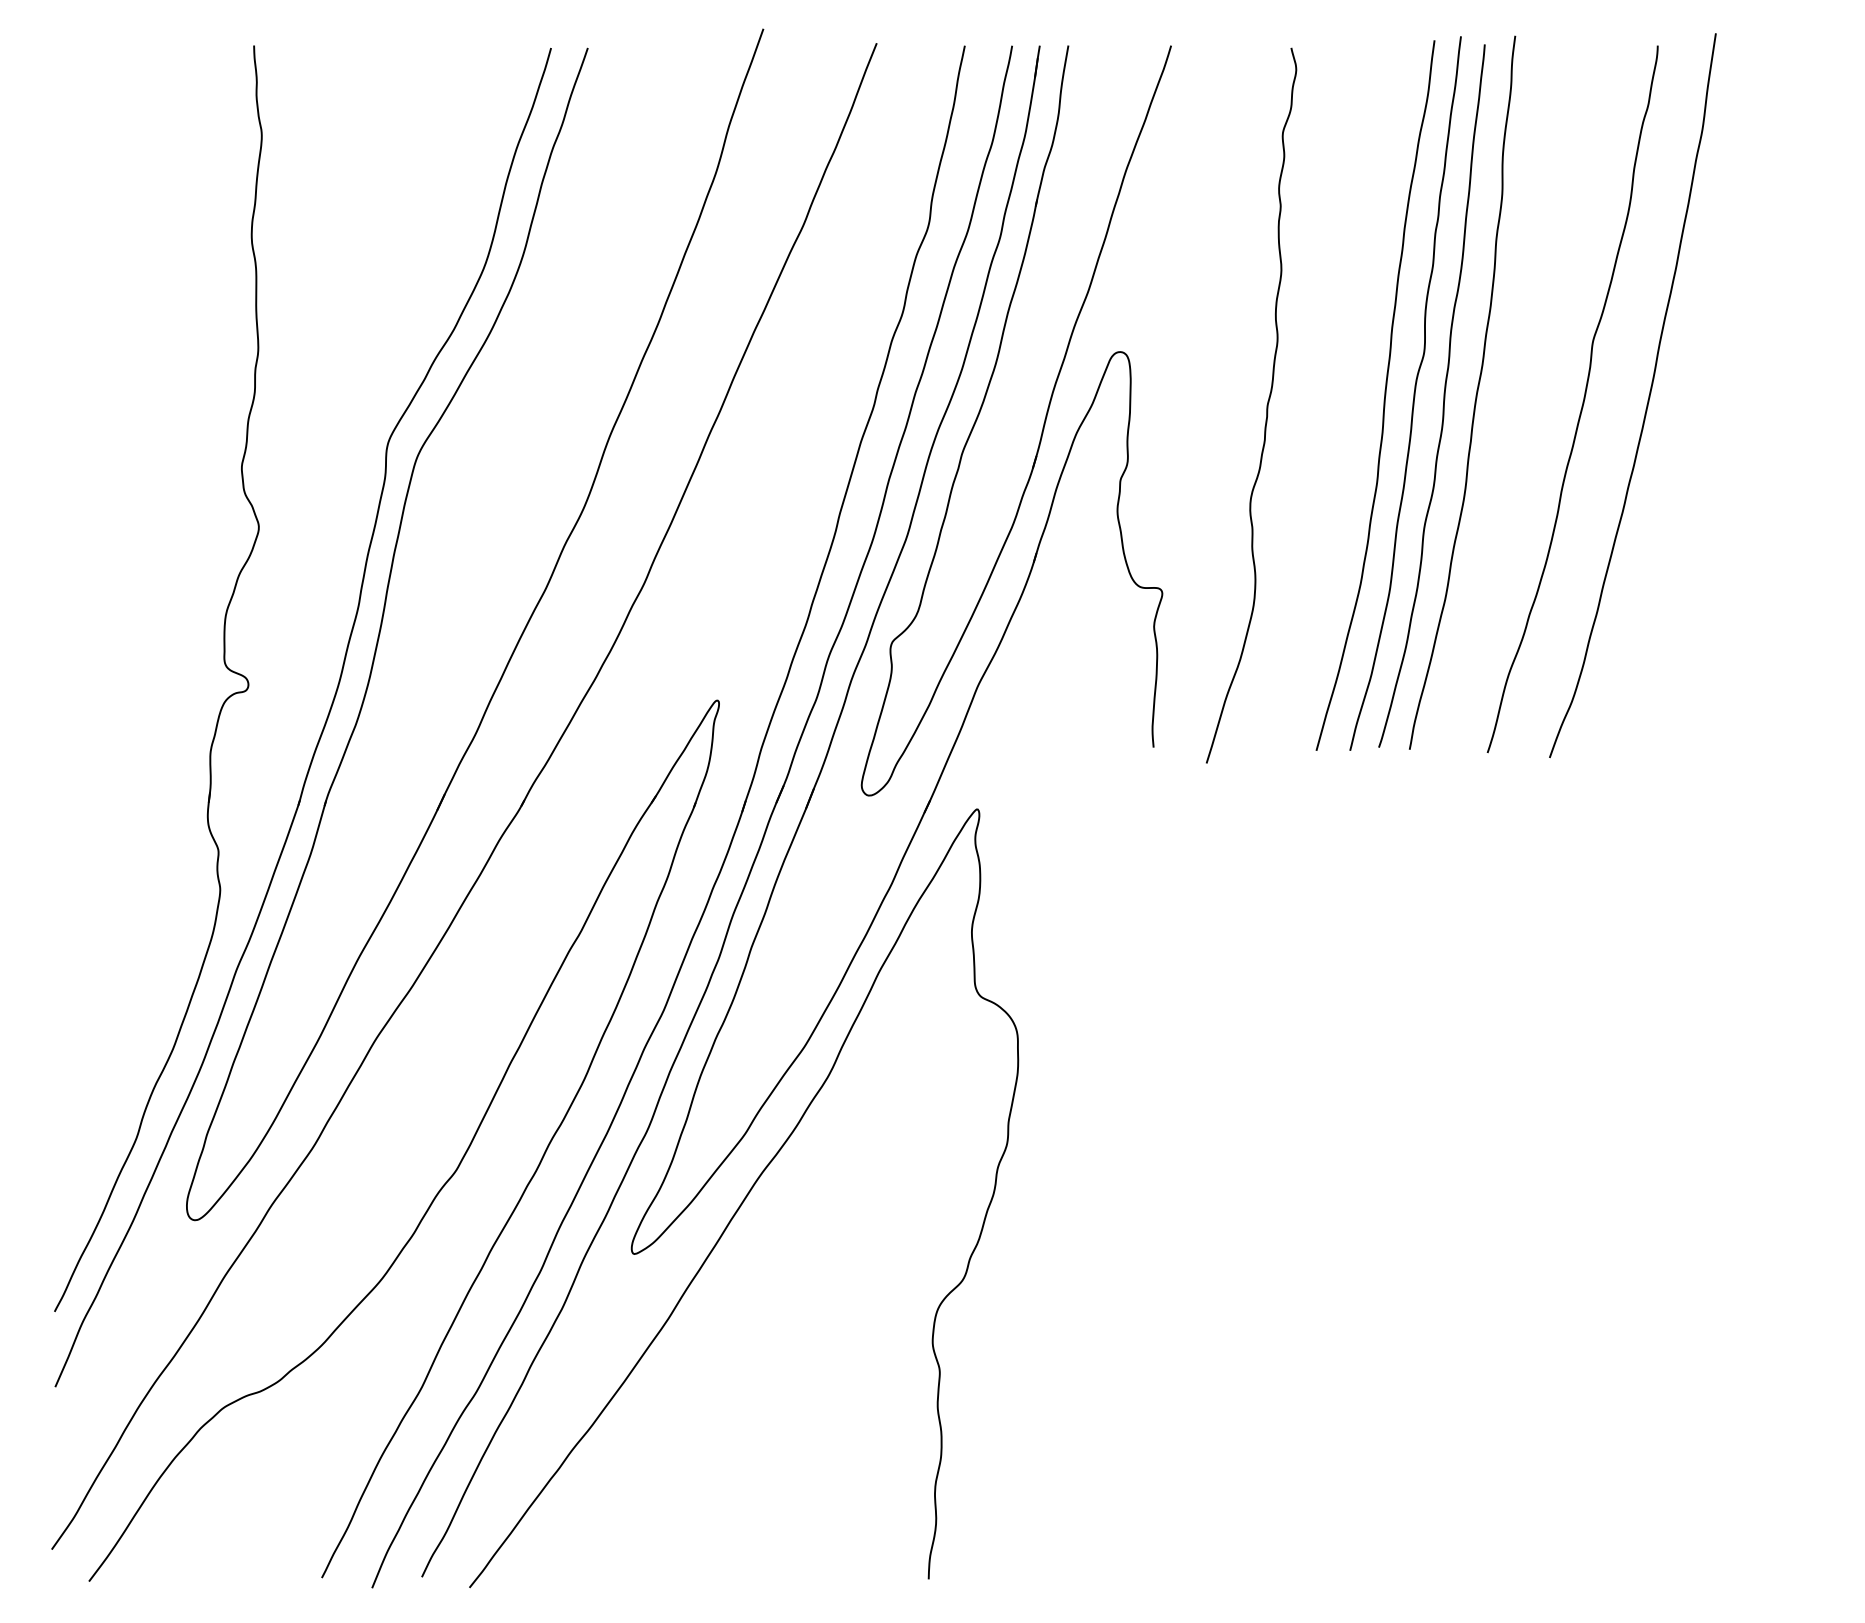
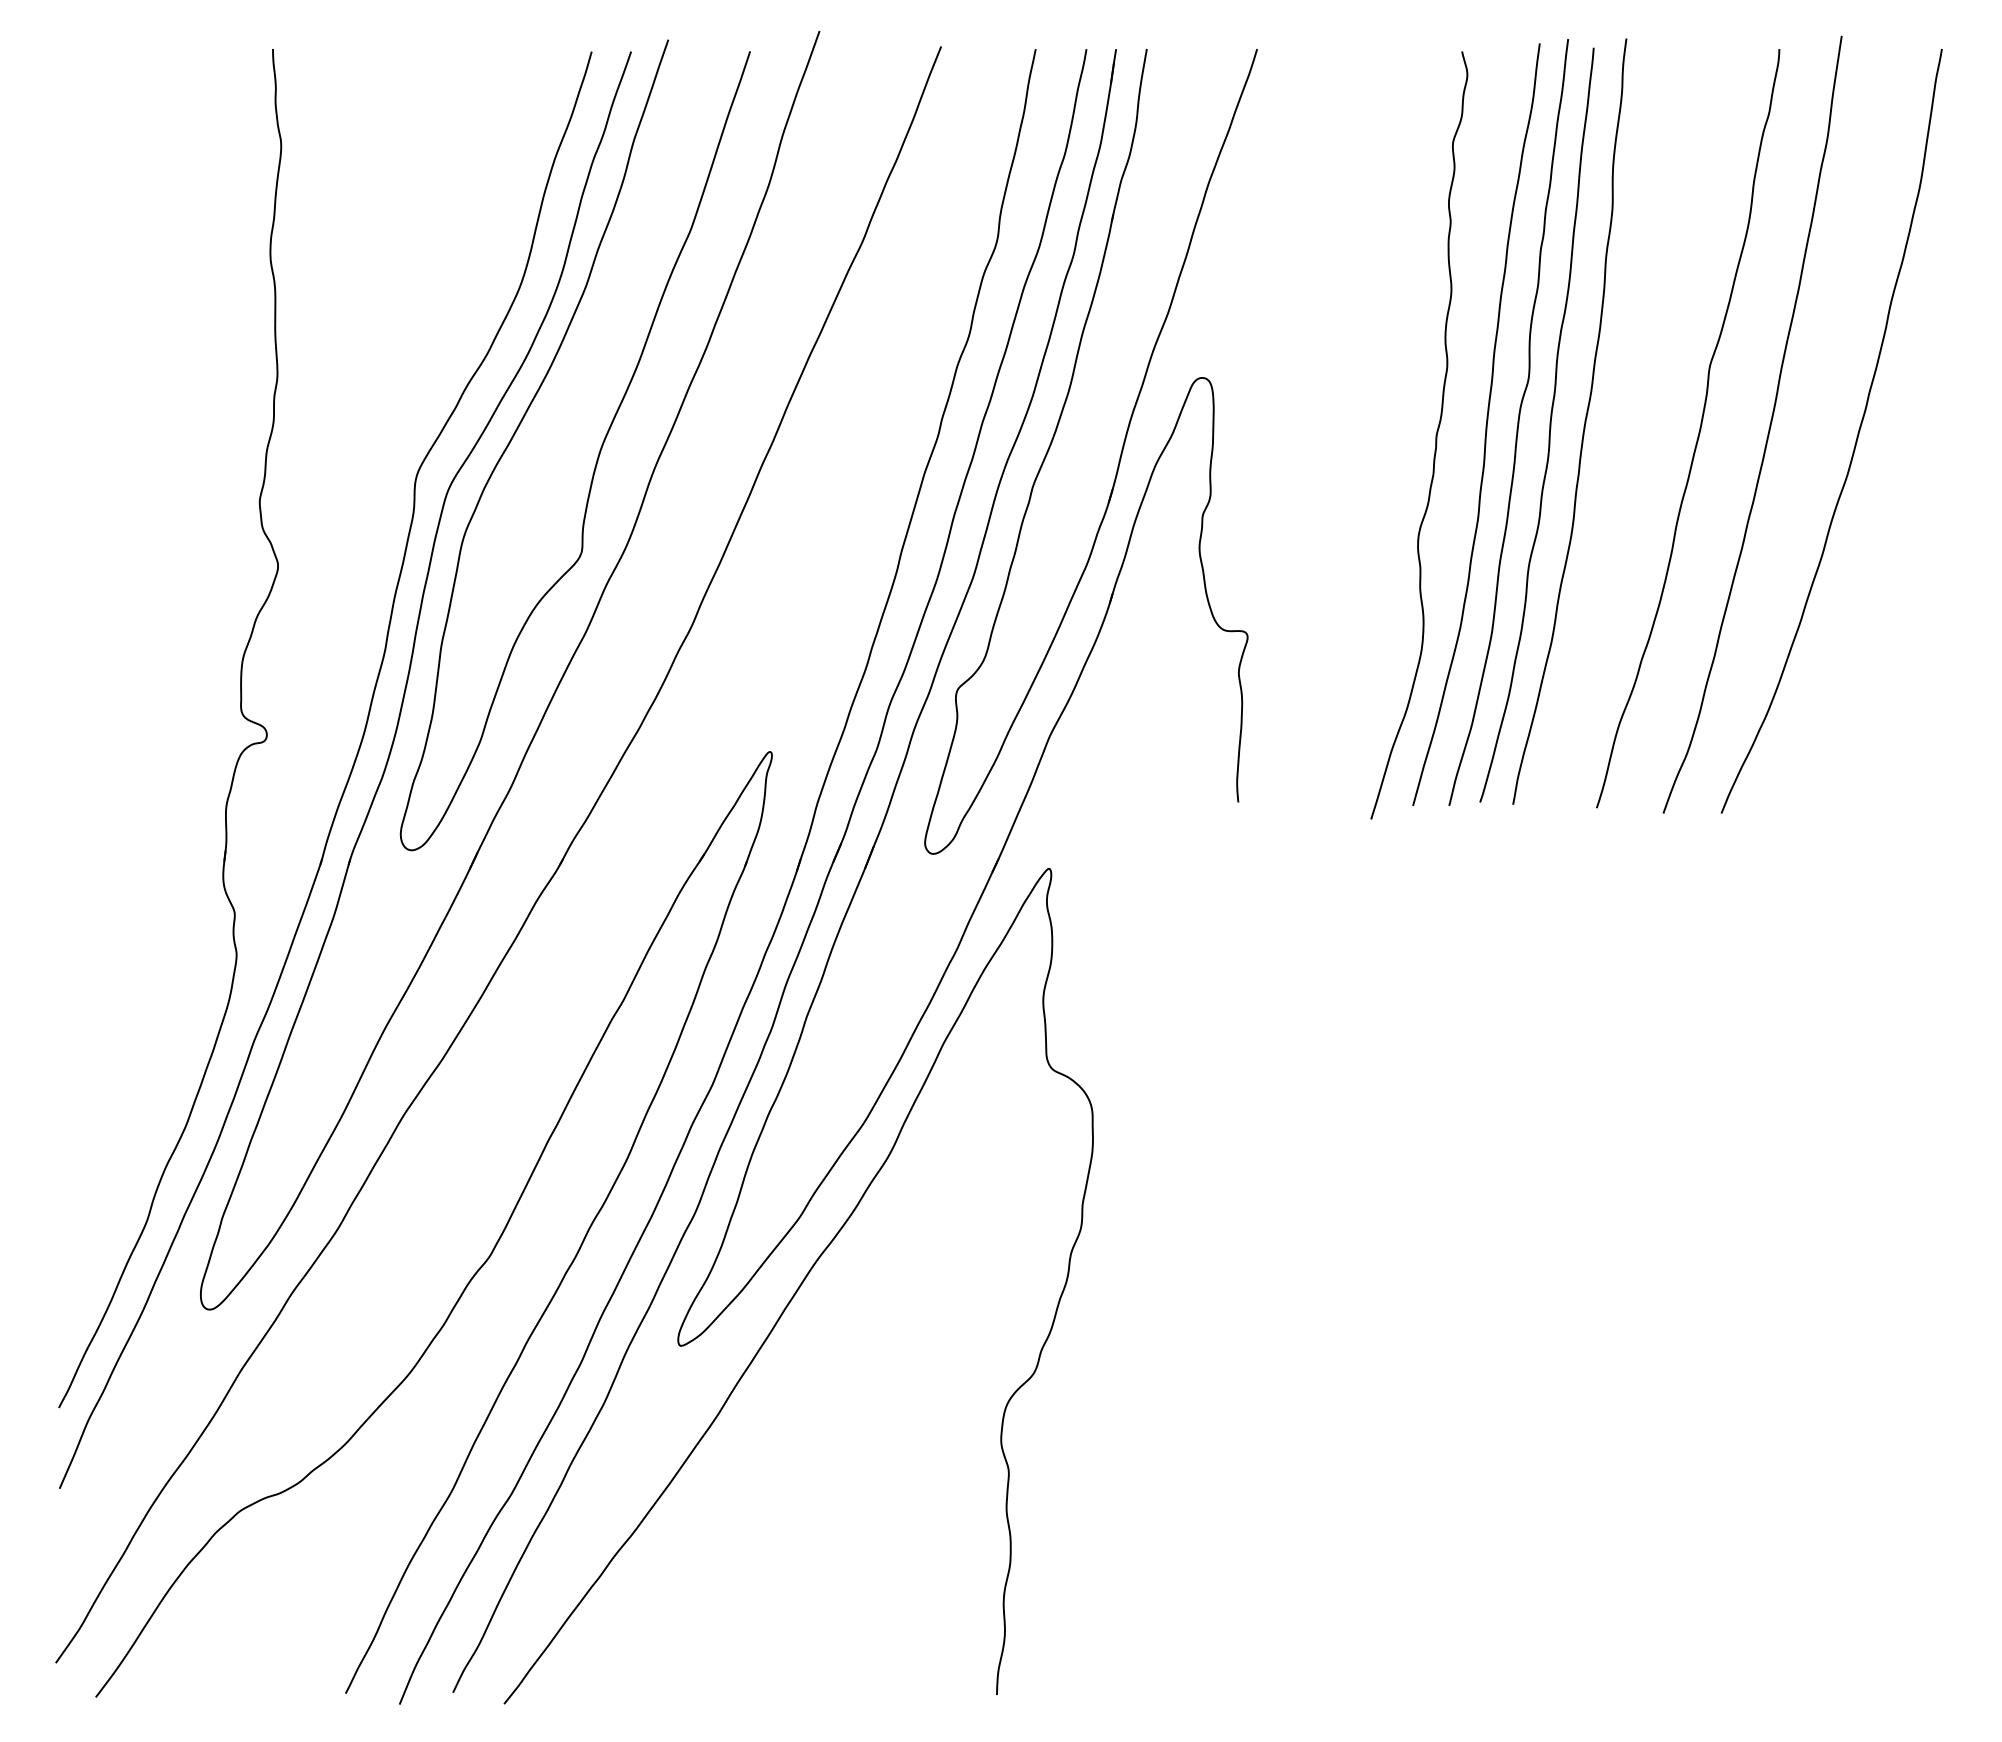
curve: (1266, 405) -> (1435, 435), moved
curve: (1729, 406) -> (1856, 436), added
curve: (557, 422) -> (598, 453), added

